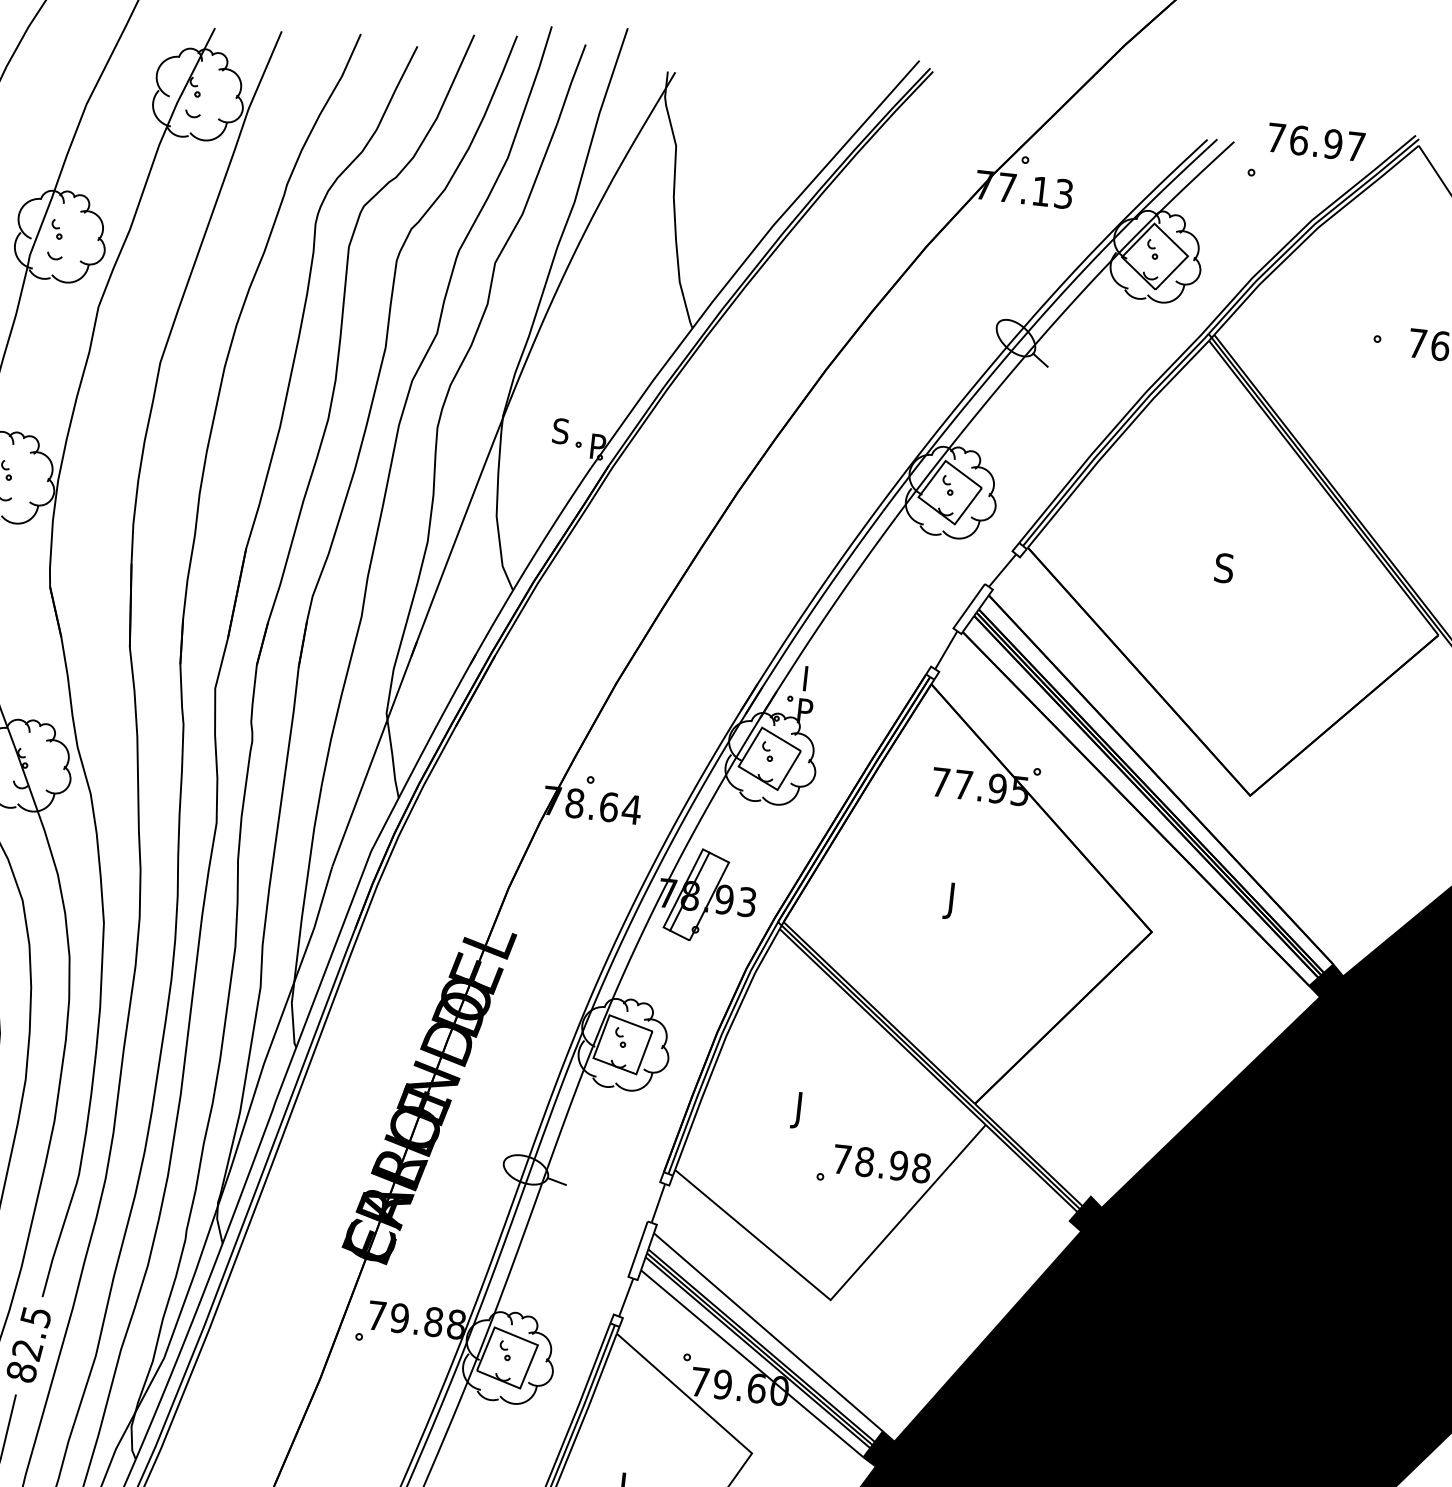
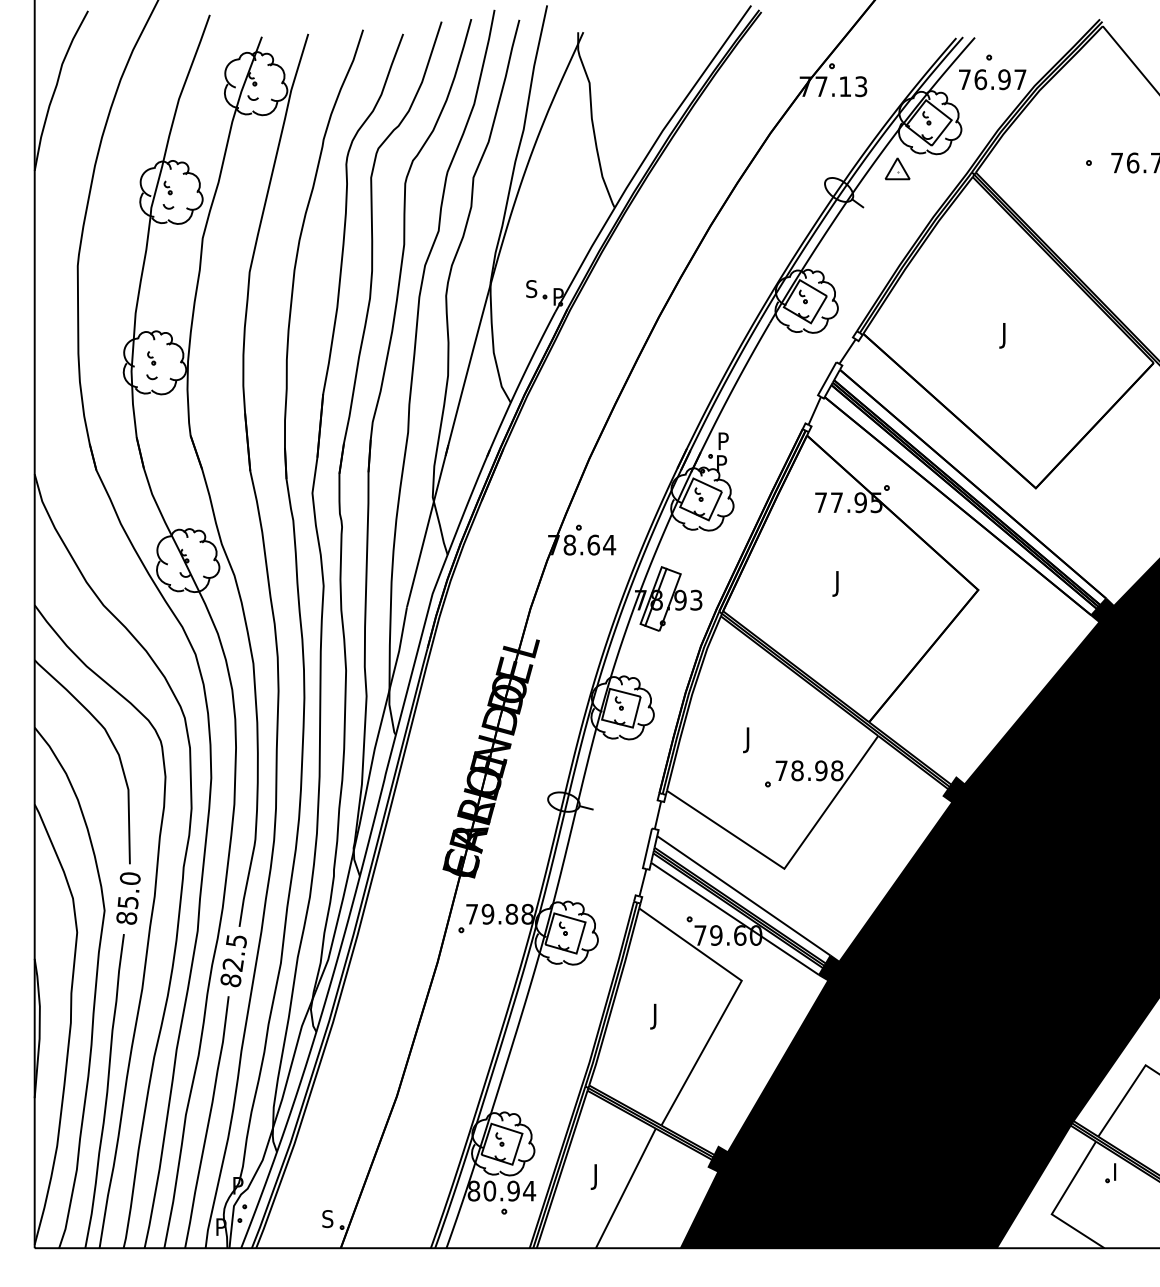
text: (1316, 142) -> (992, 79), moved
part: (1102, 316) -> (897, 168), added
text: (1223, 571) -> (1000, 335), S -> J
text: (813, 673) -> (724, 437), I -> P

